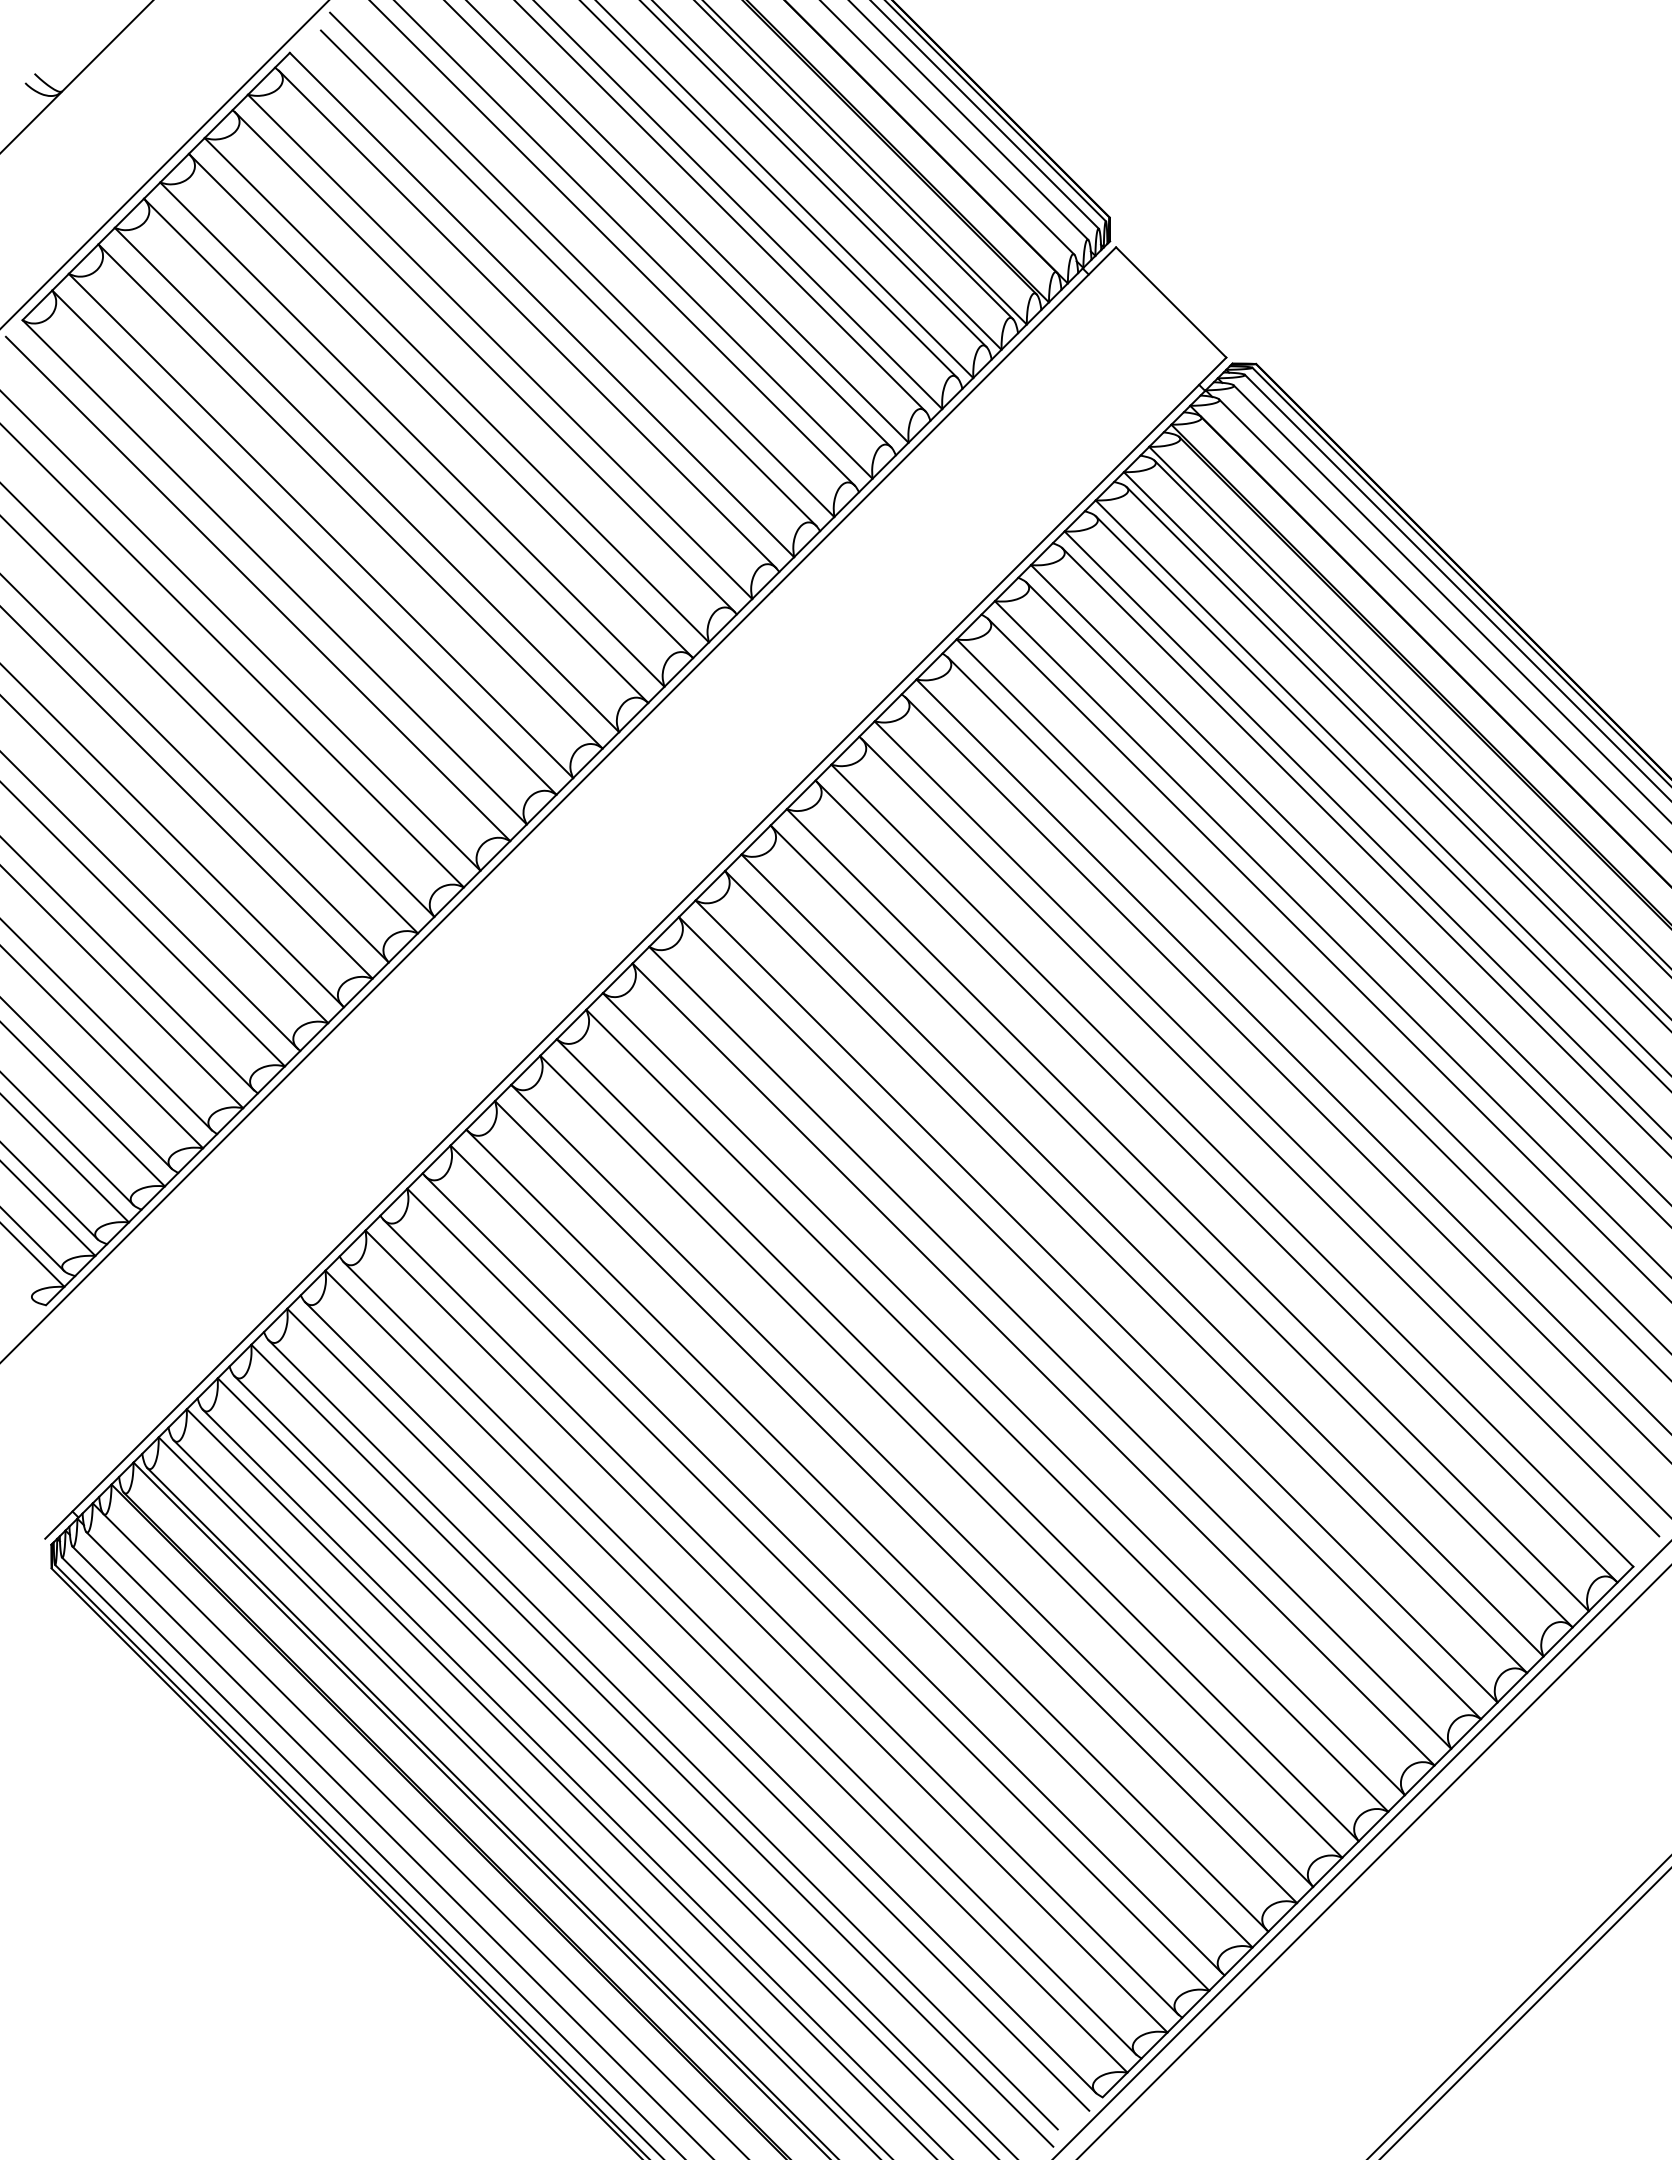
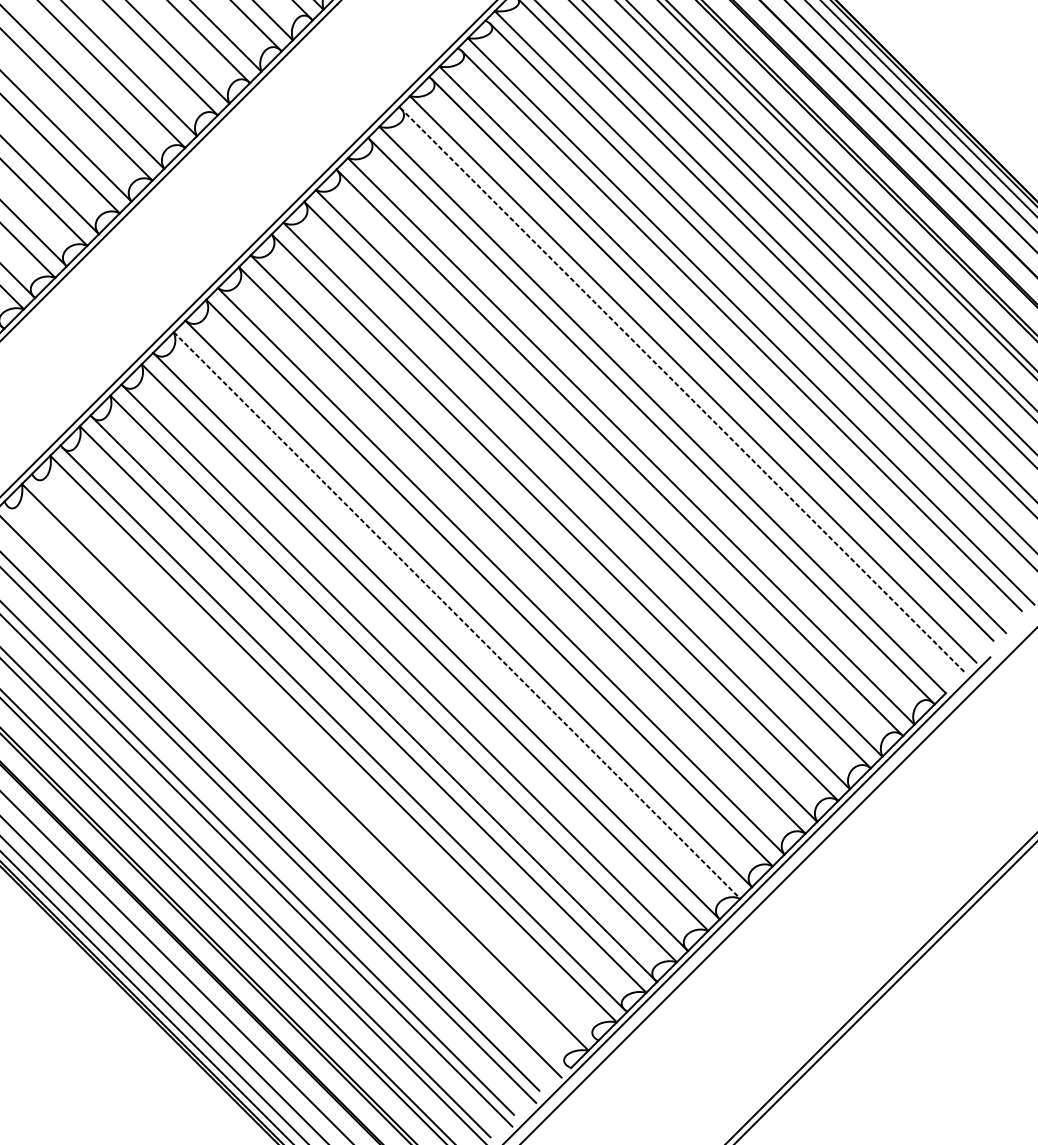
line: (1260, 1137) -> (682, 390), solid -> dashed
line: (941, 1457) -> (457, 616), solid -> dashed
line: (739, 1657) -> (314, 757), removed
line: (700, 1697) -> (286, 785), removed

